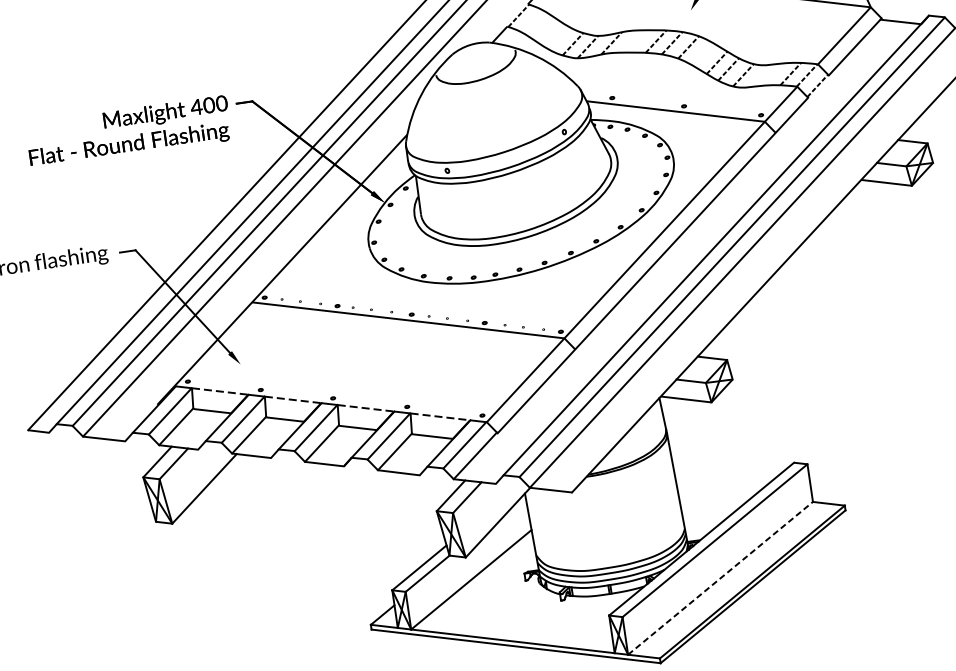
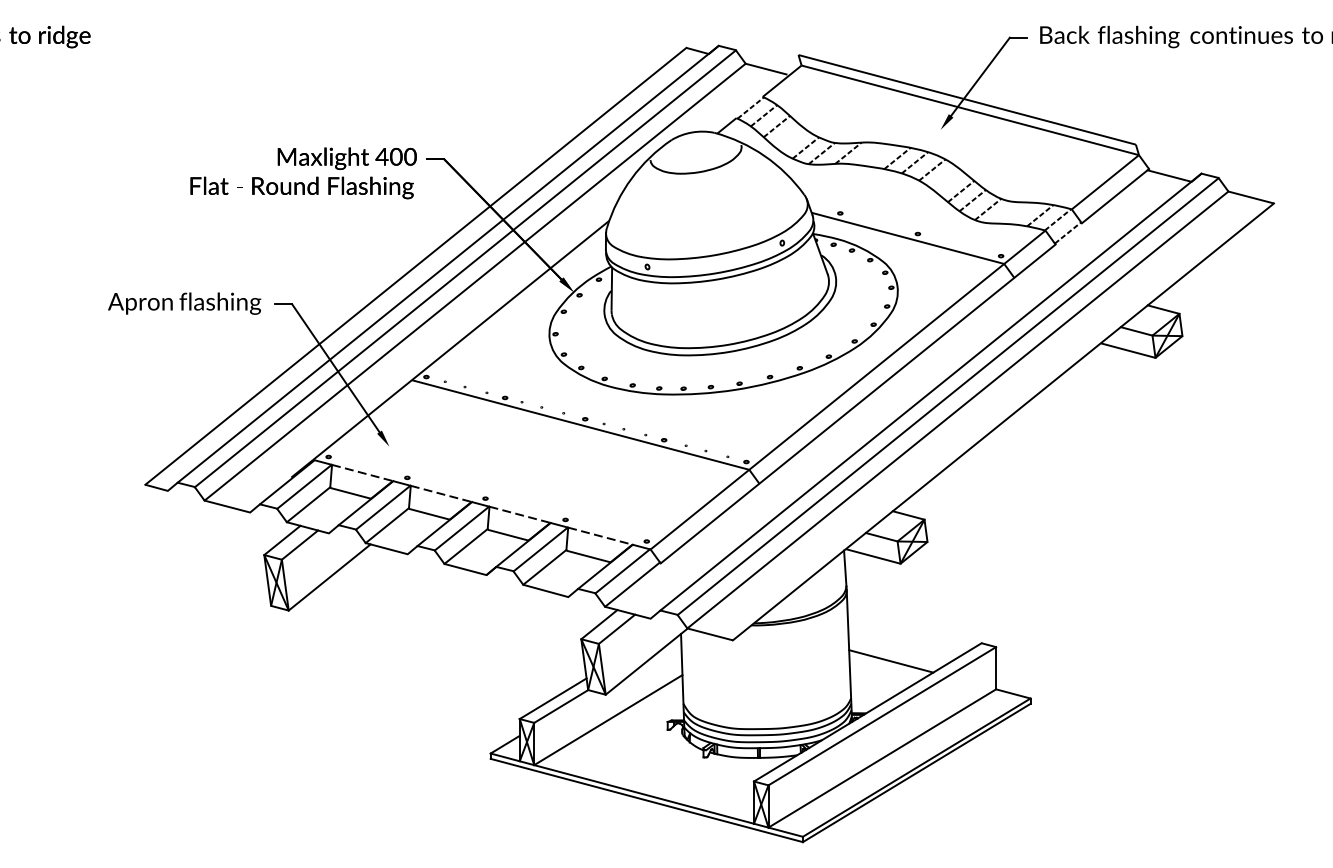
line: (531, 20) -> (763, 115), added
line: (544, 28) -> (776, 126), added
line: (716, 490) -> (891, 661), added
line: (720, 578) -> (882, 758), dashed -> solid

